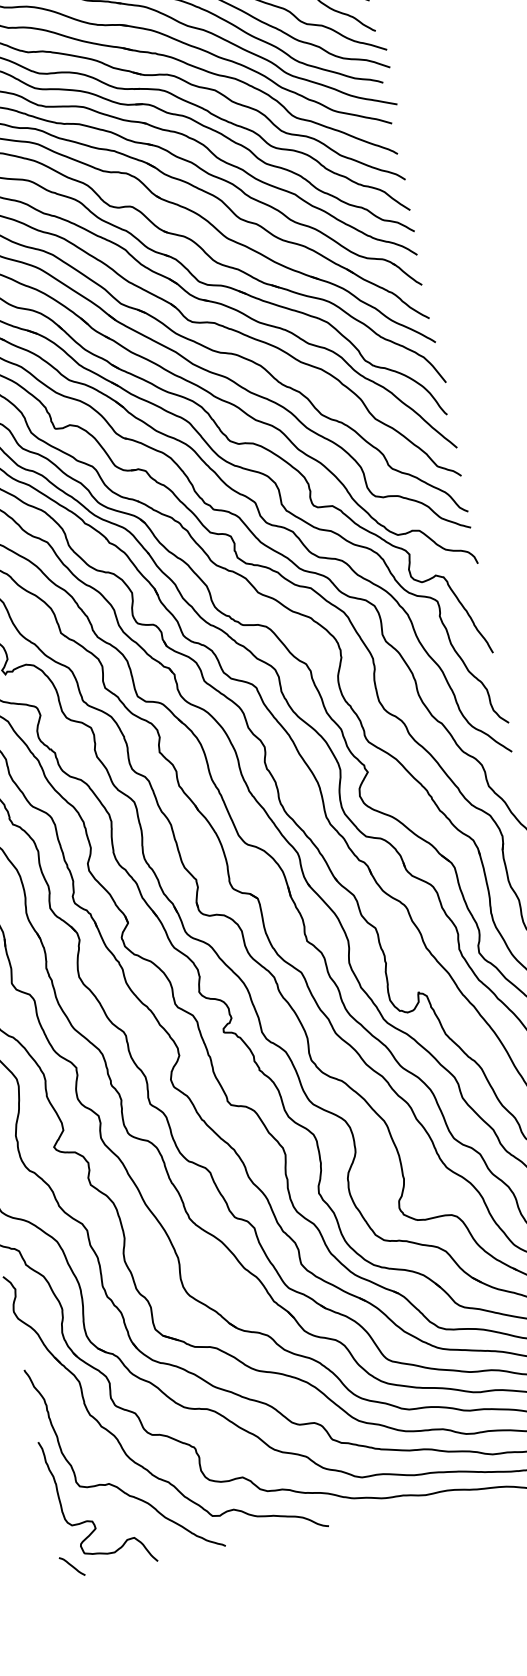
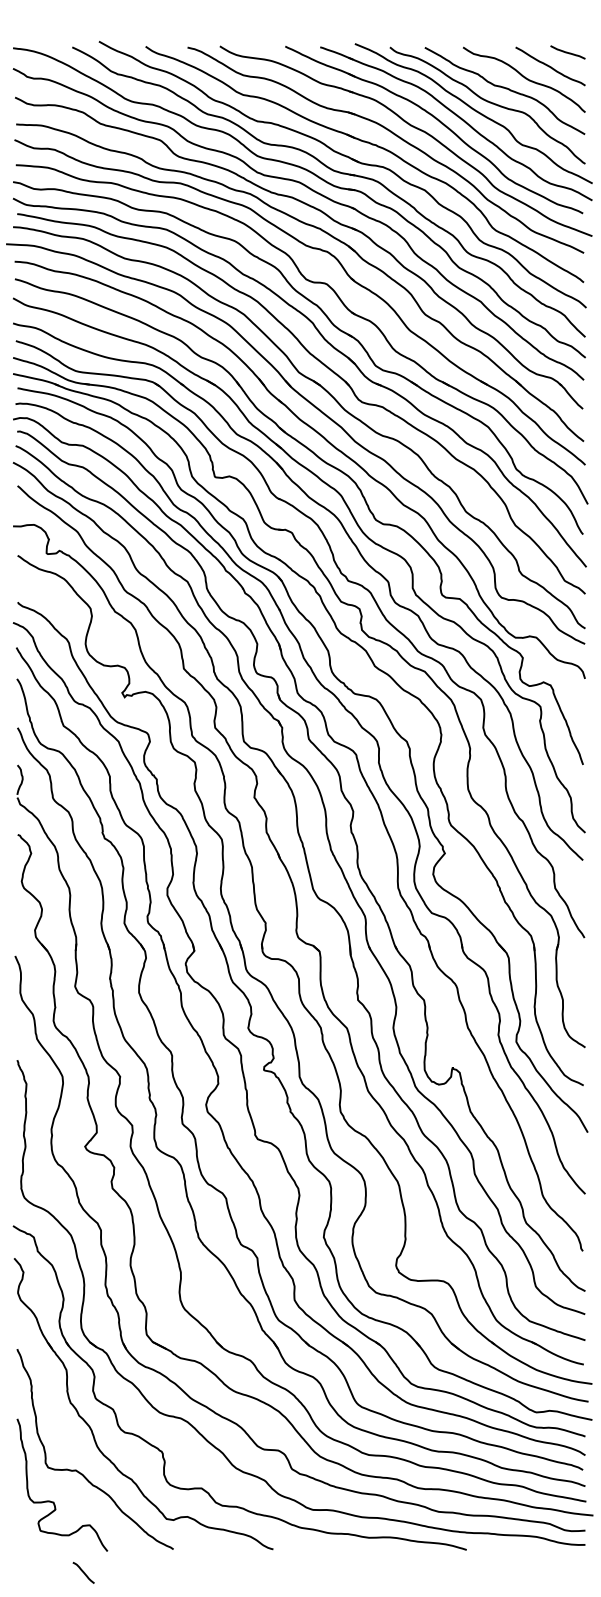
curve: (71, 1566) -> (83, 1572), moved

